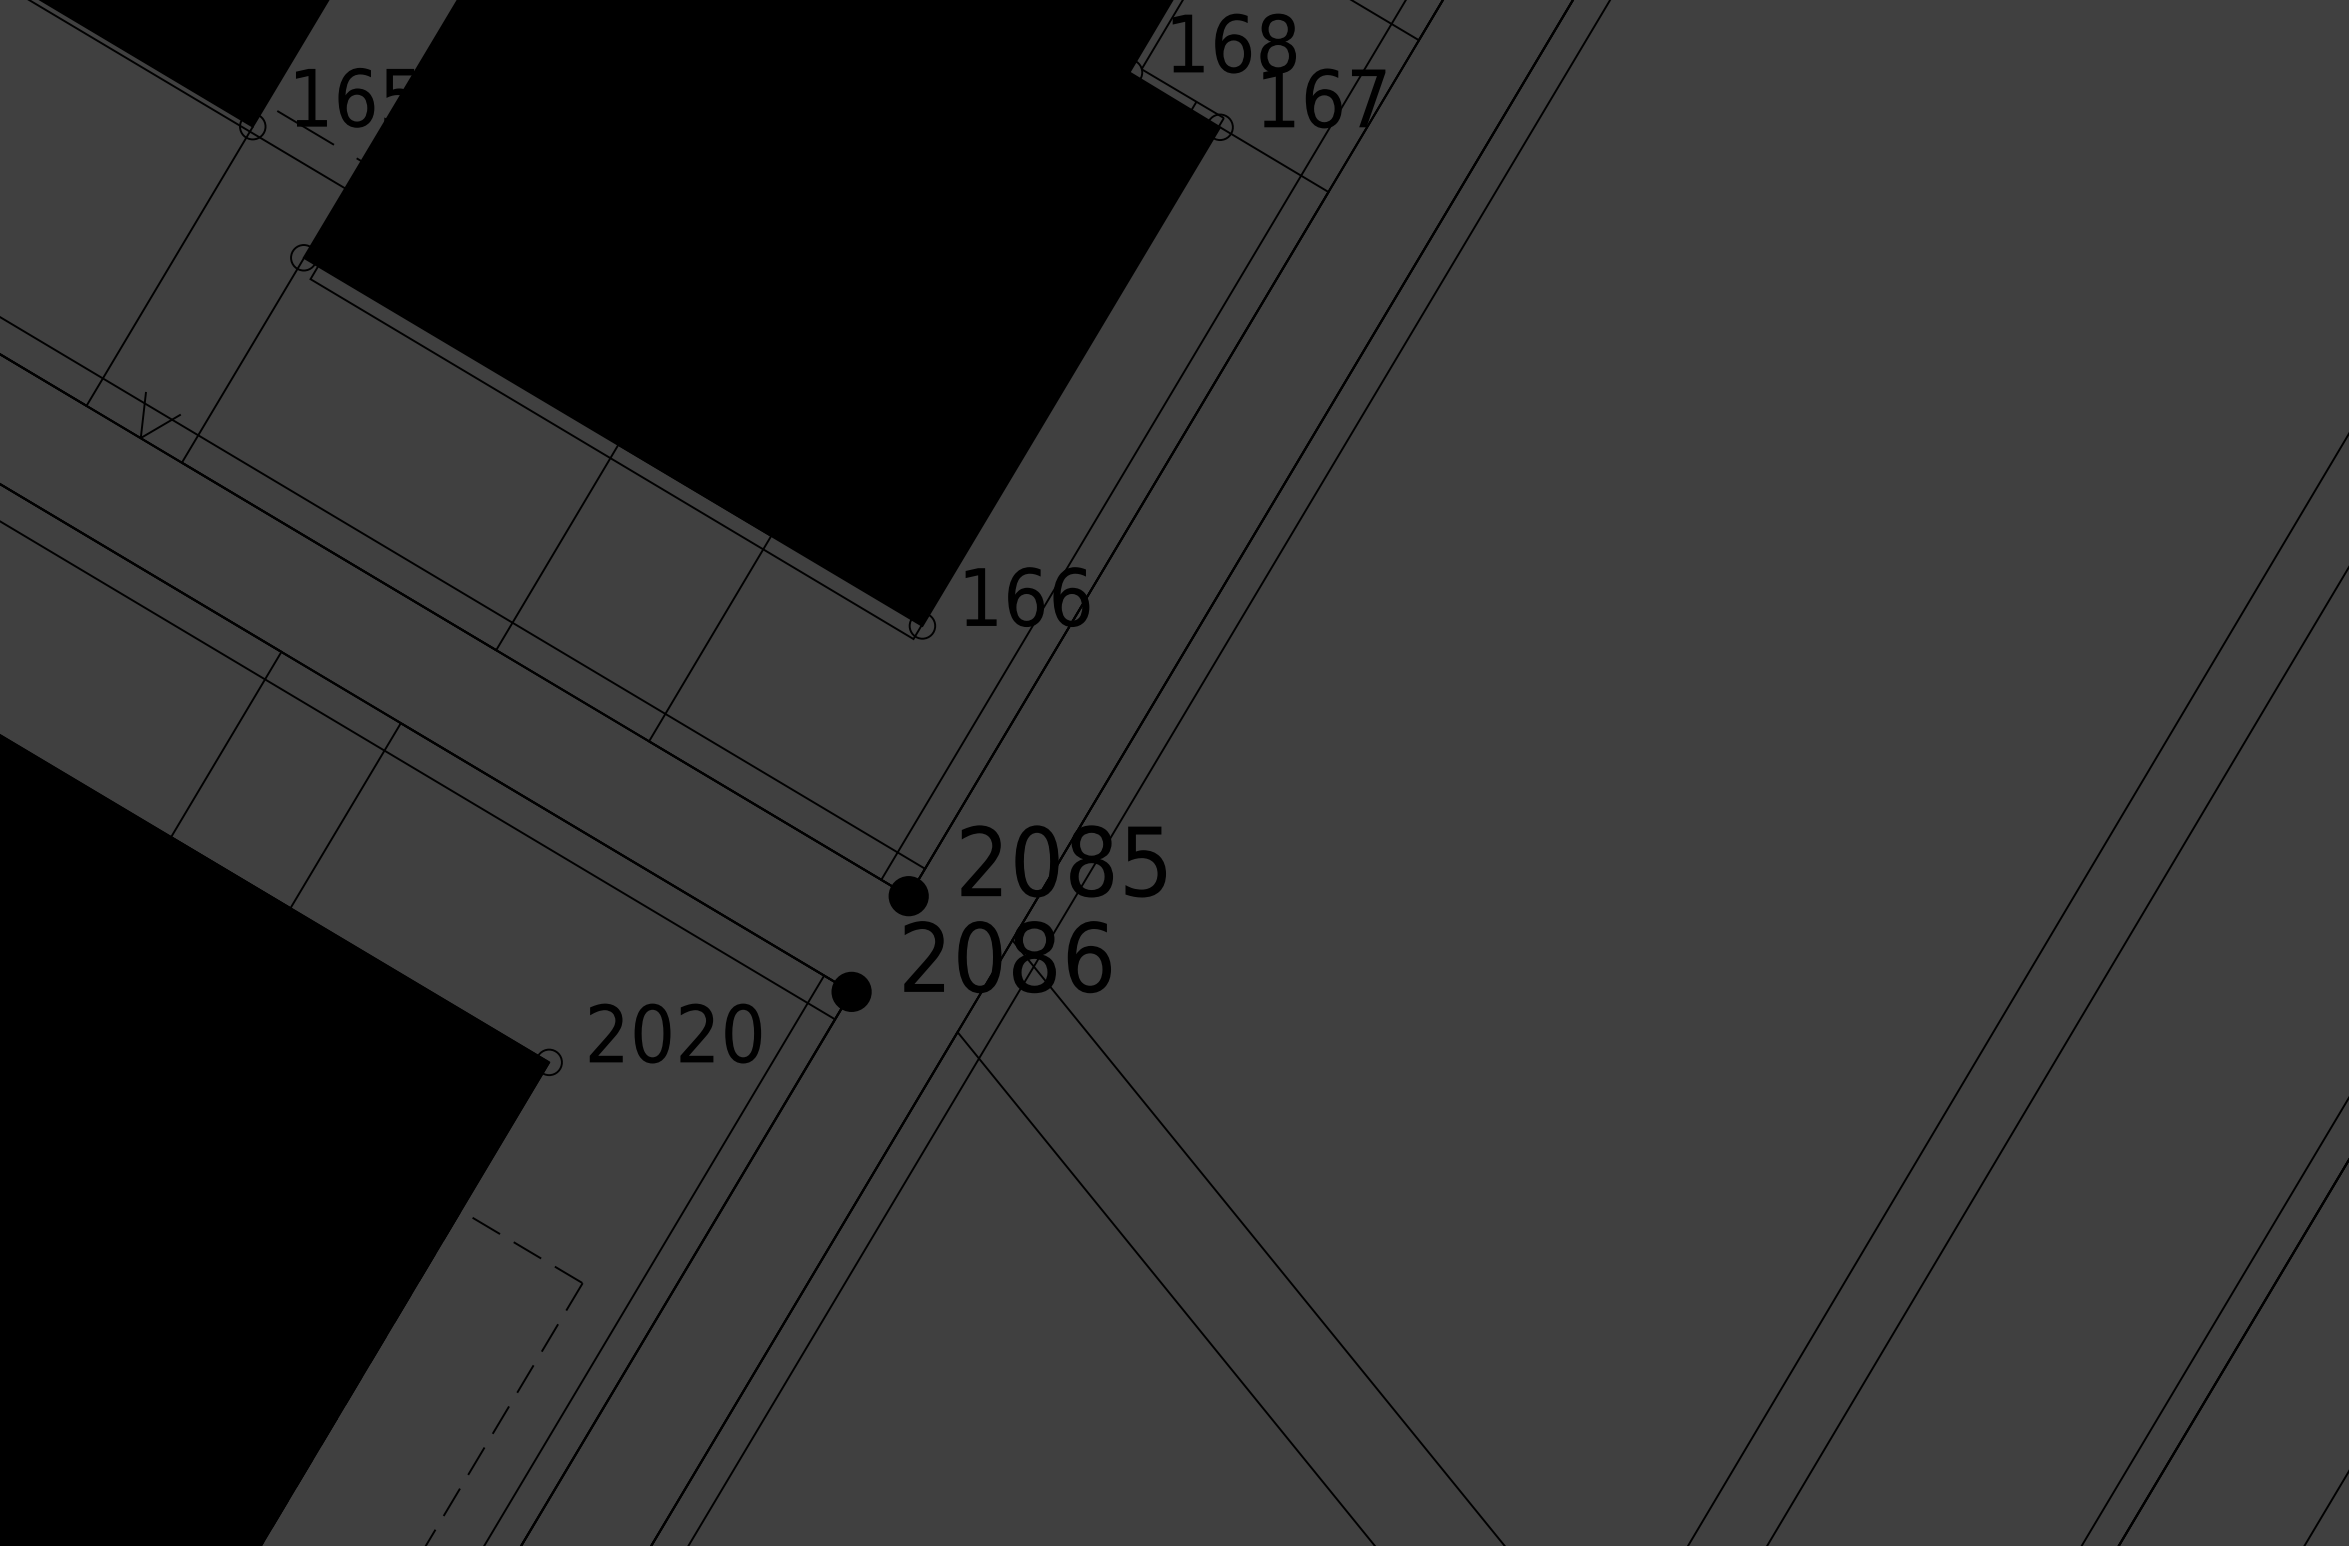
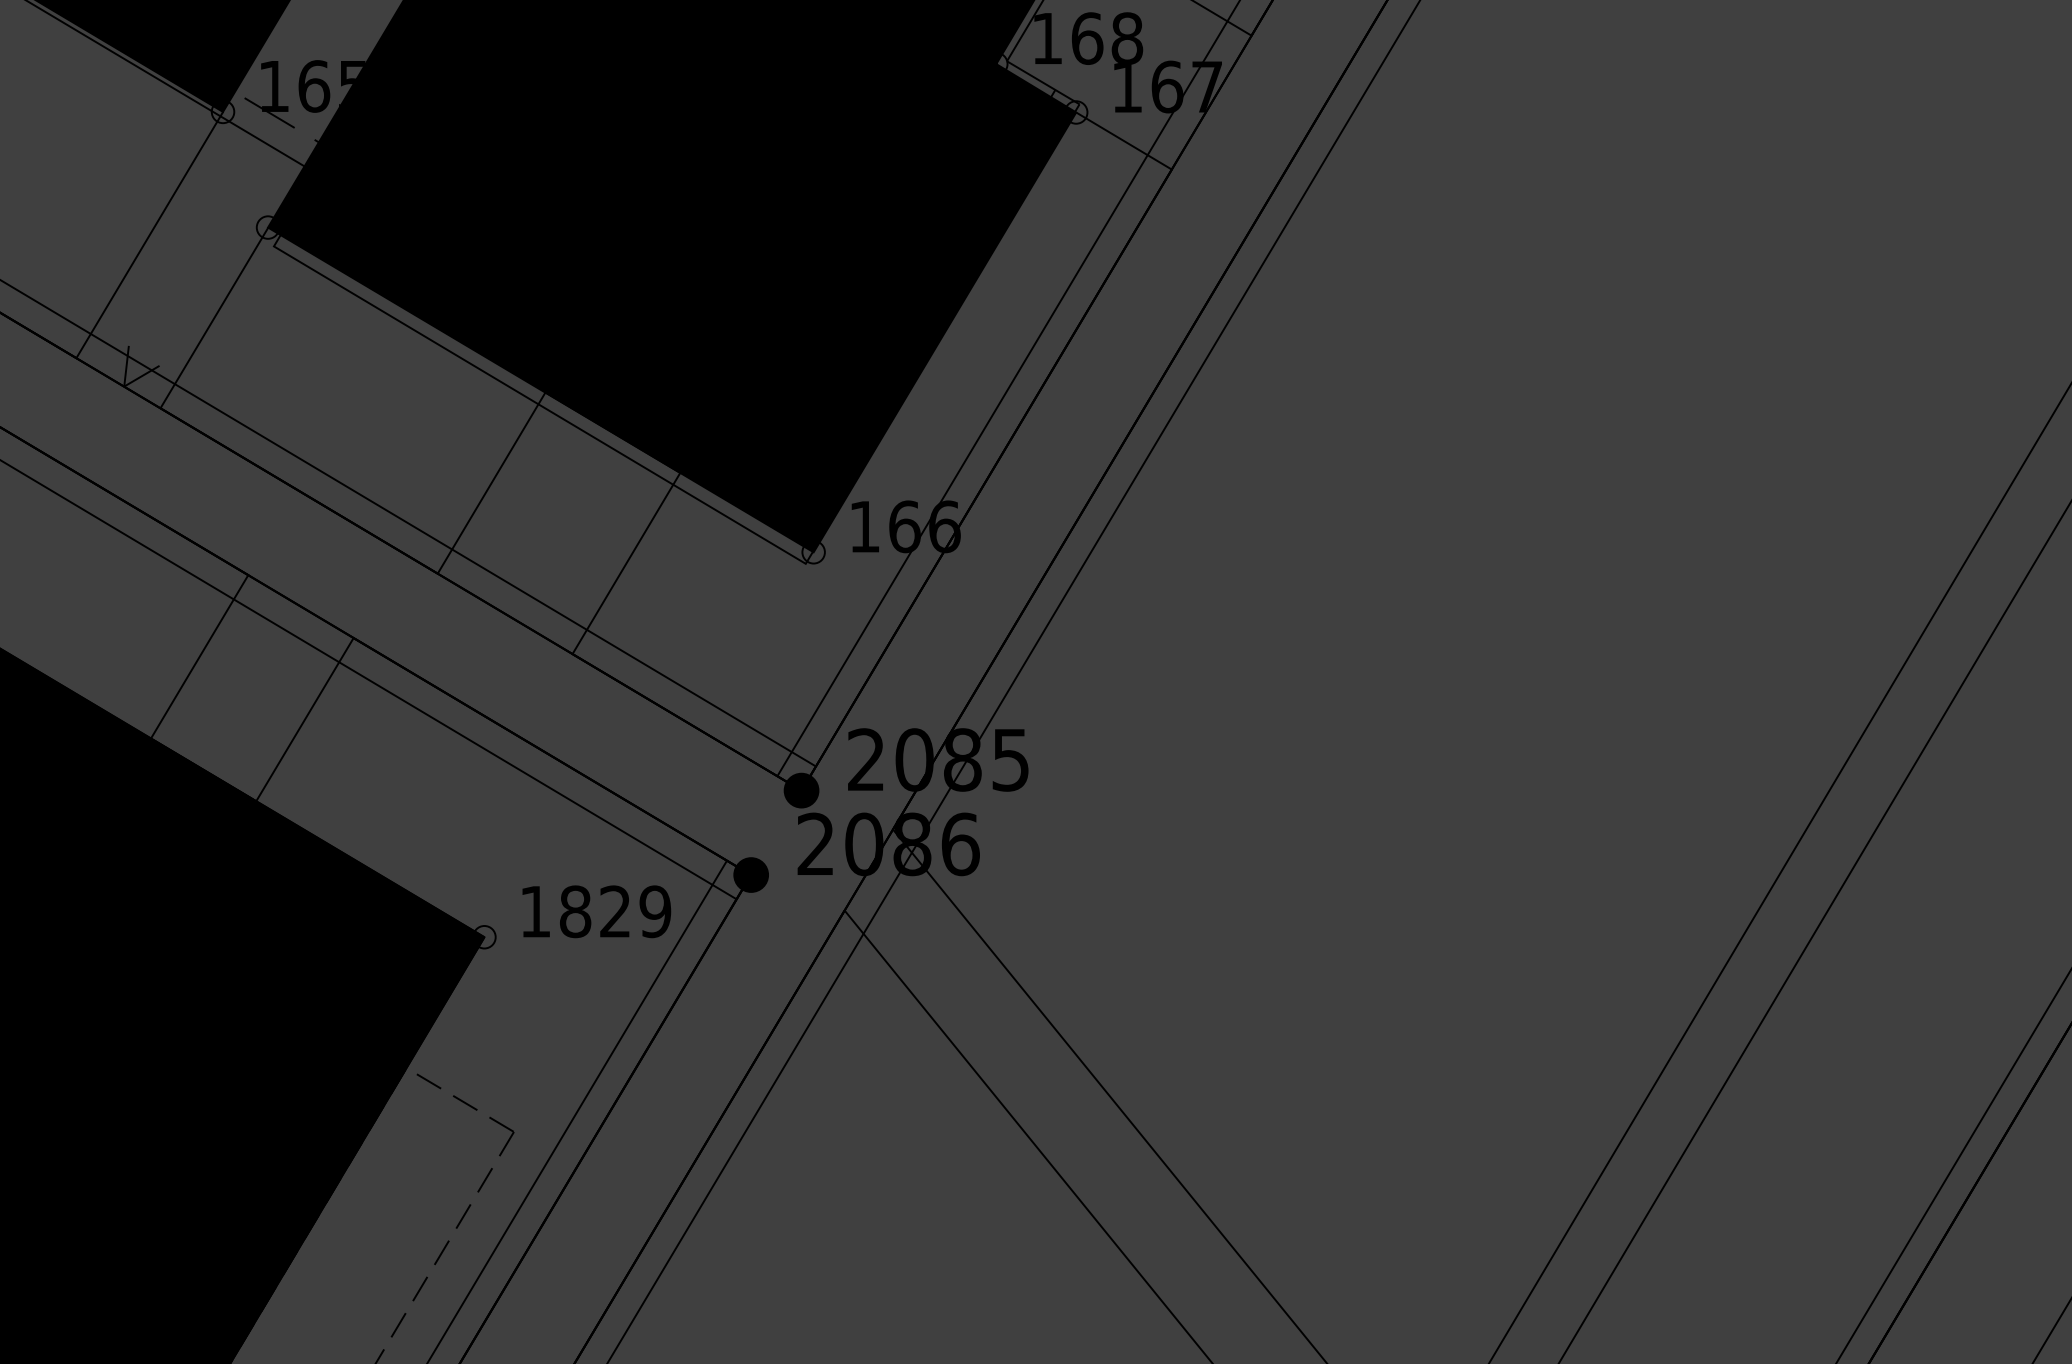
text: (675, 1033) -> (595, 911), 2020 -> 1829

